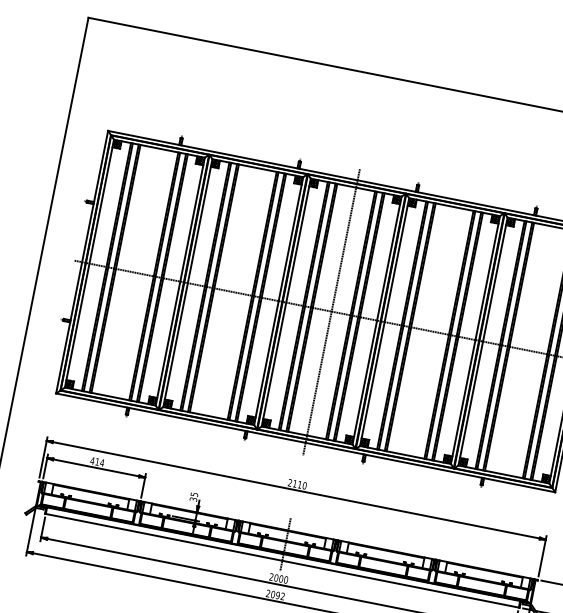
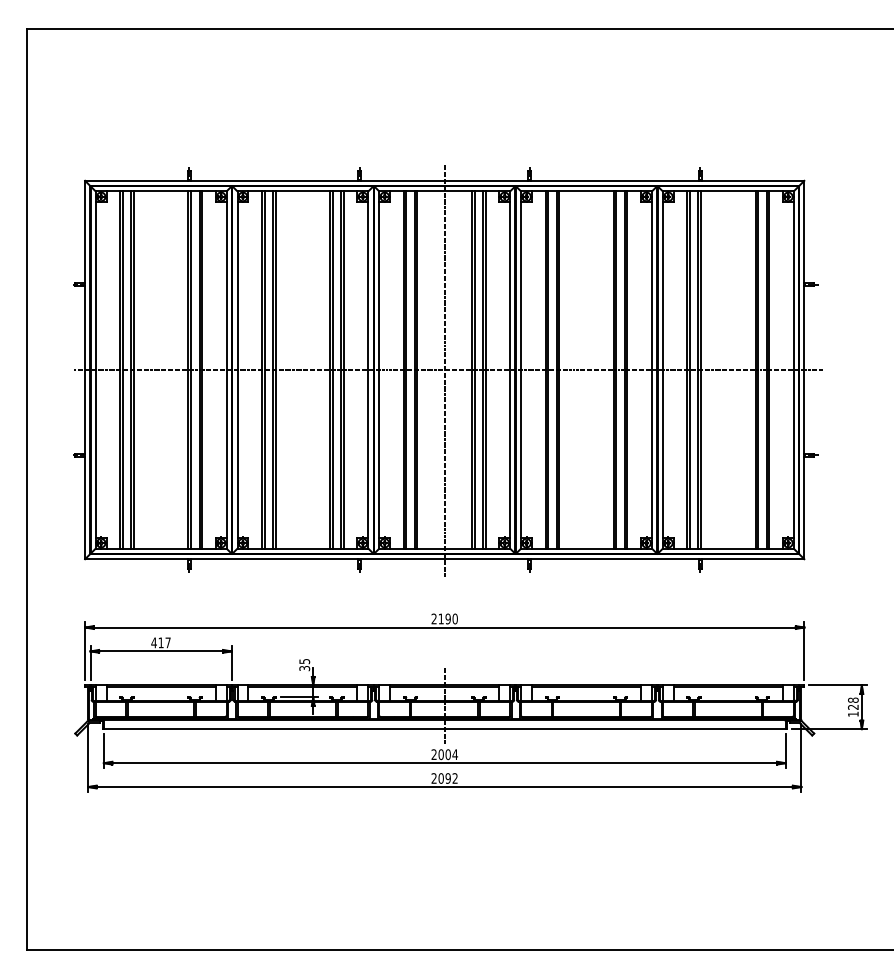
text: (101, 462) -> (167, 642), 414 -> 417
text: (299, 484) -> (447, 618), 2110 -> 2190
text: (286, 579) -> (455, 754), 2000 -> 2004

